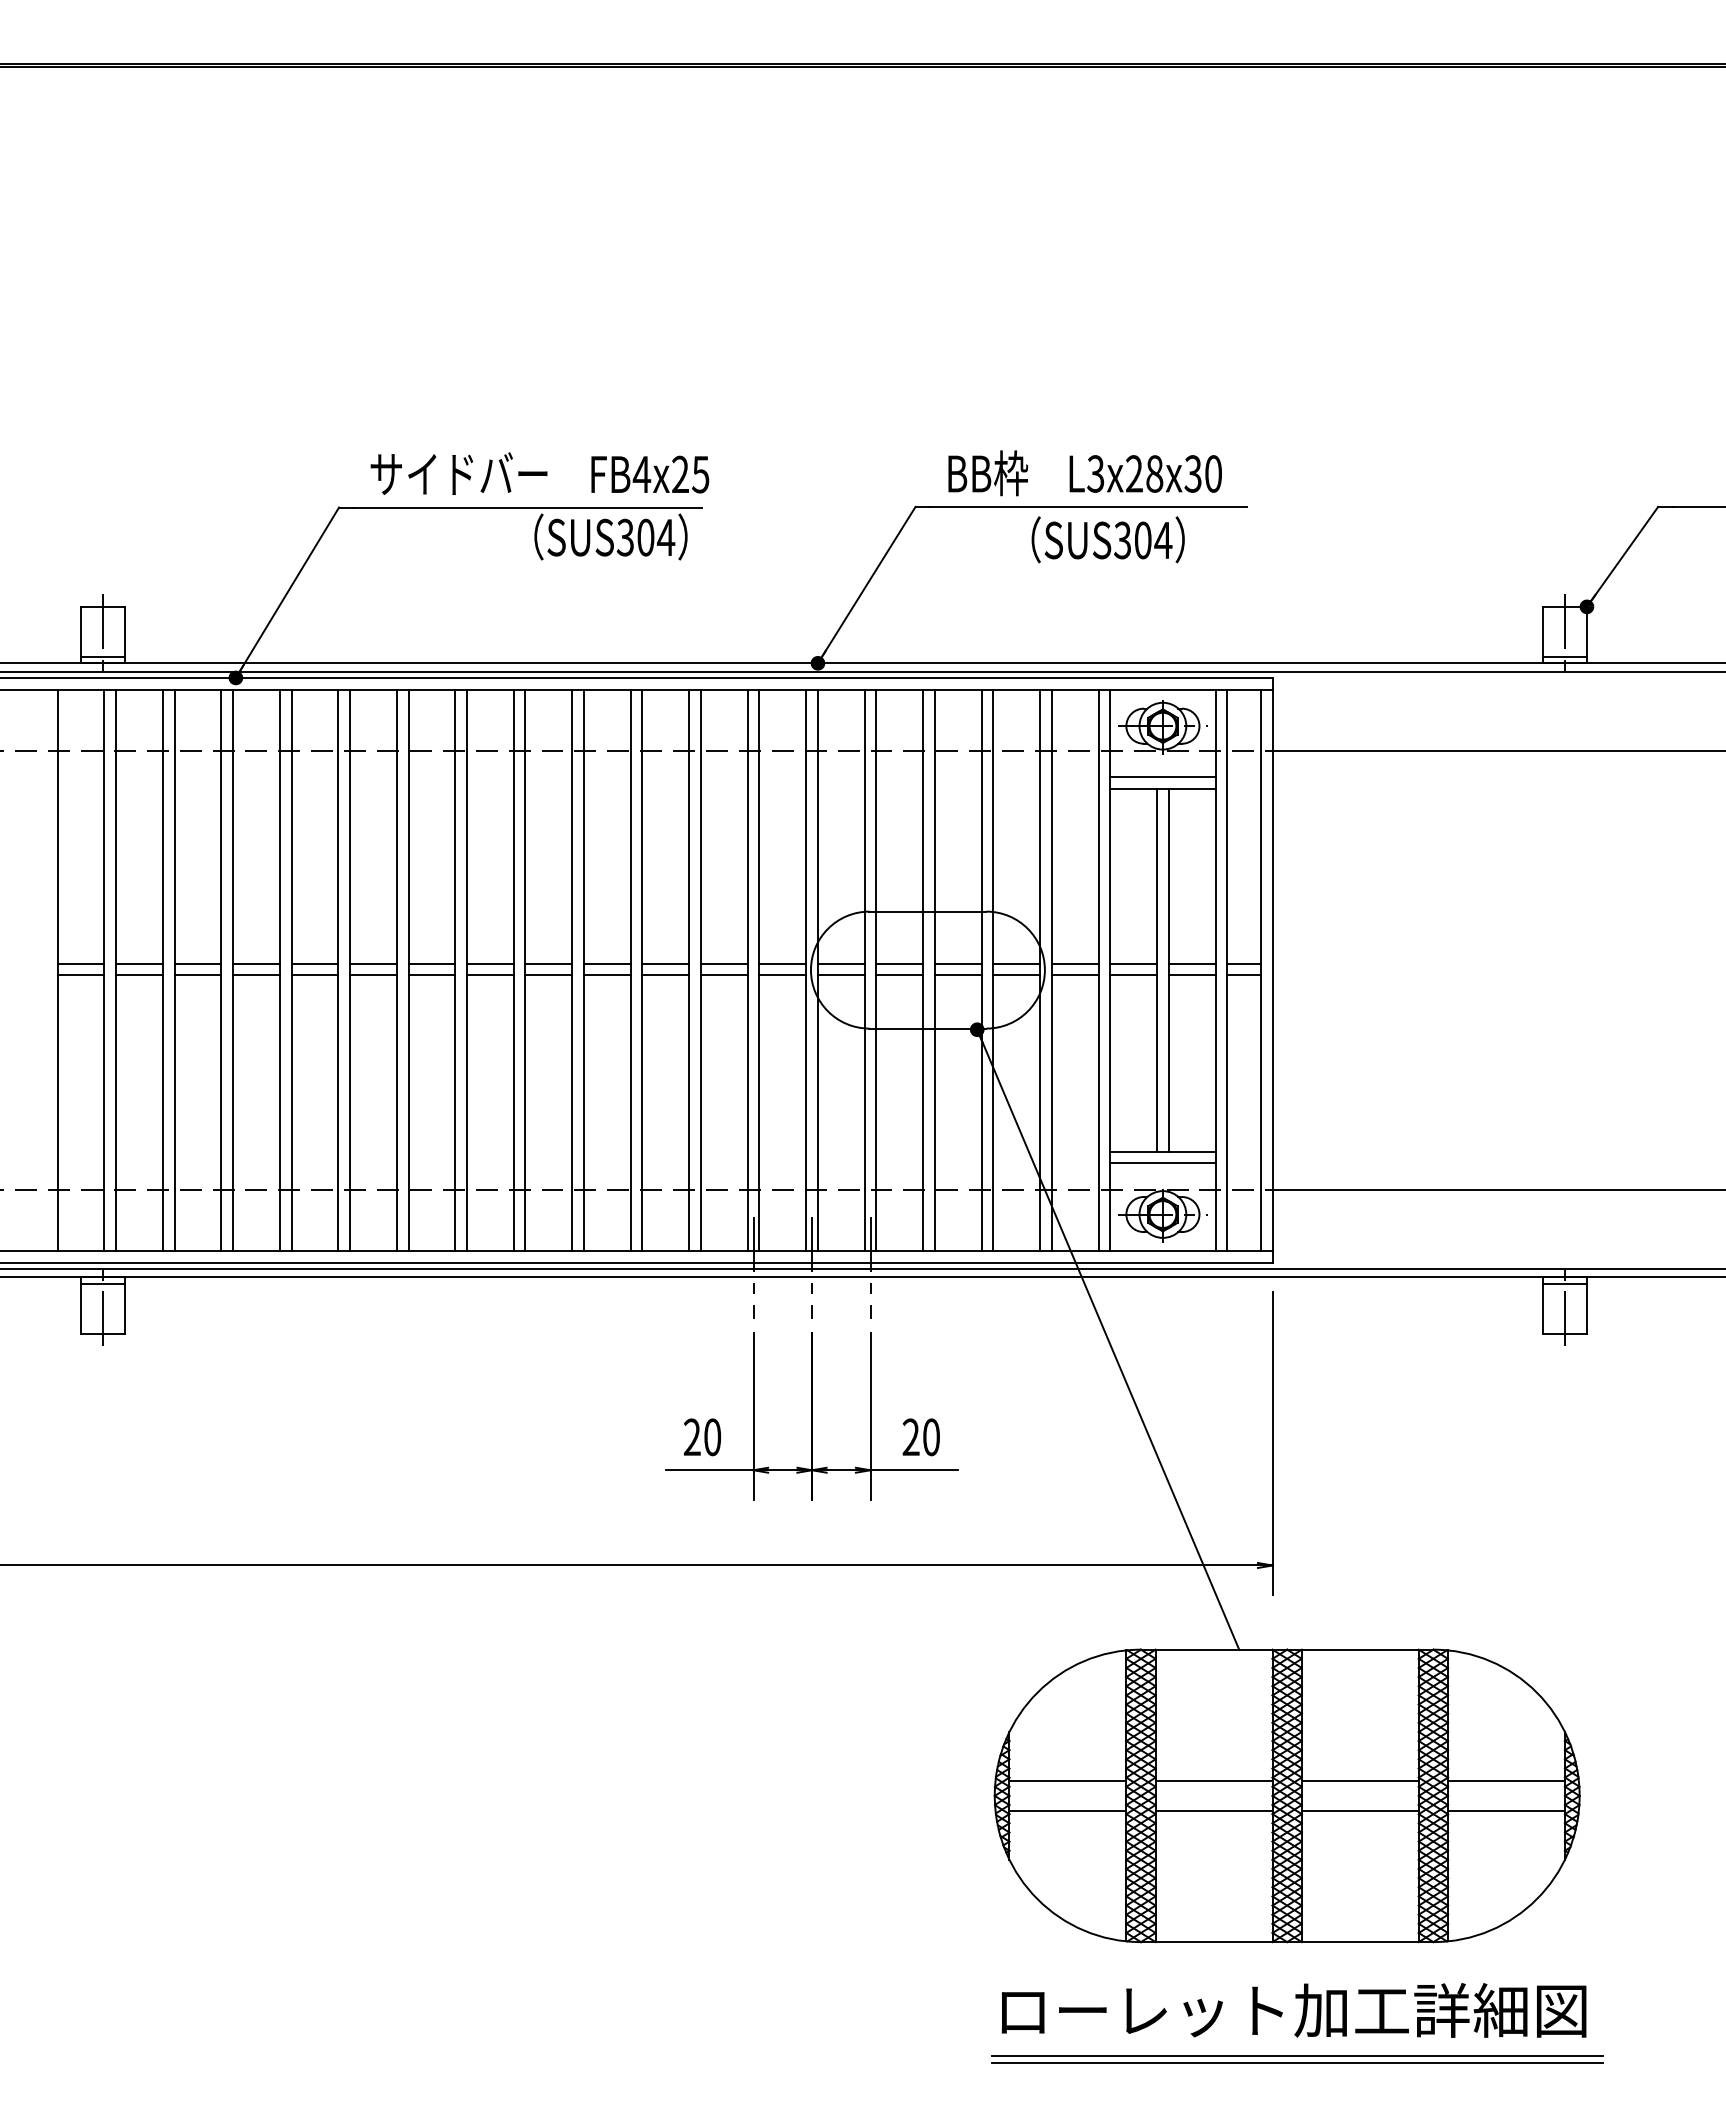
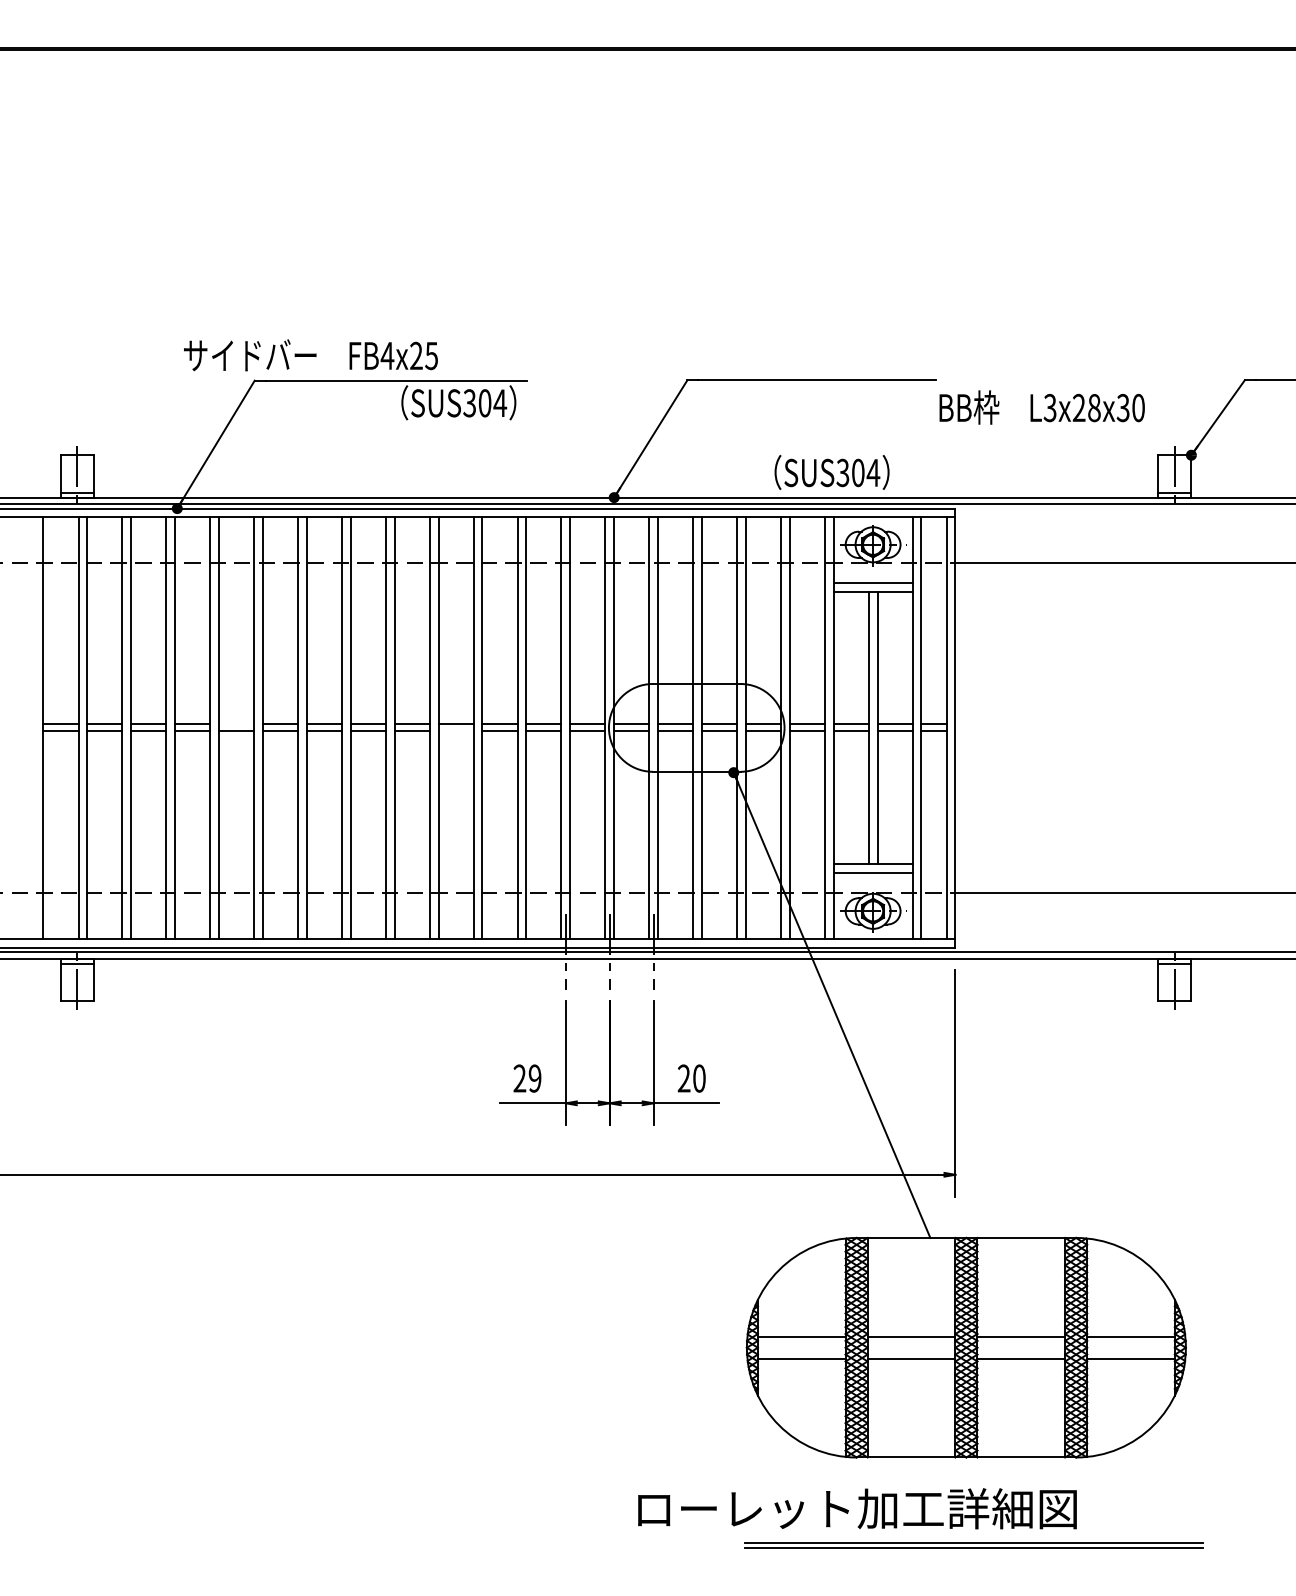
text: (539, 473) -> (310, 355), moved
text: (1084, 473) -> (1041, 407), moved
text: (1107, 539) -> (831, 472), moved
line: (314, 964) -> (236, 723), removed
line: (606, 974) -> (455, 731), removed
text: (712, 1437) -> (535, 1078), 20 -> 29
text: (1293, 2010) -> (857, 1508), moved

